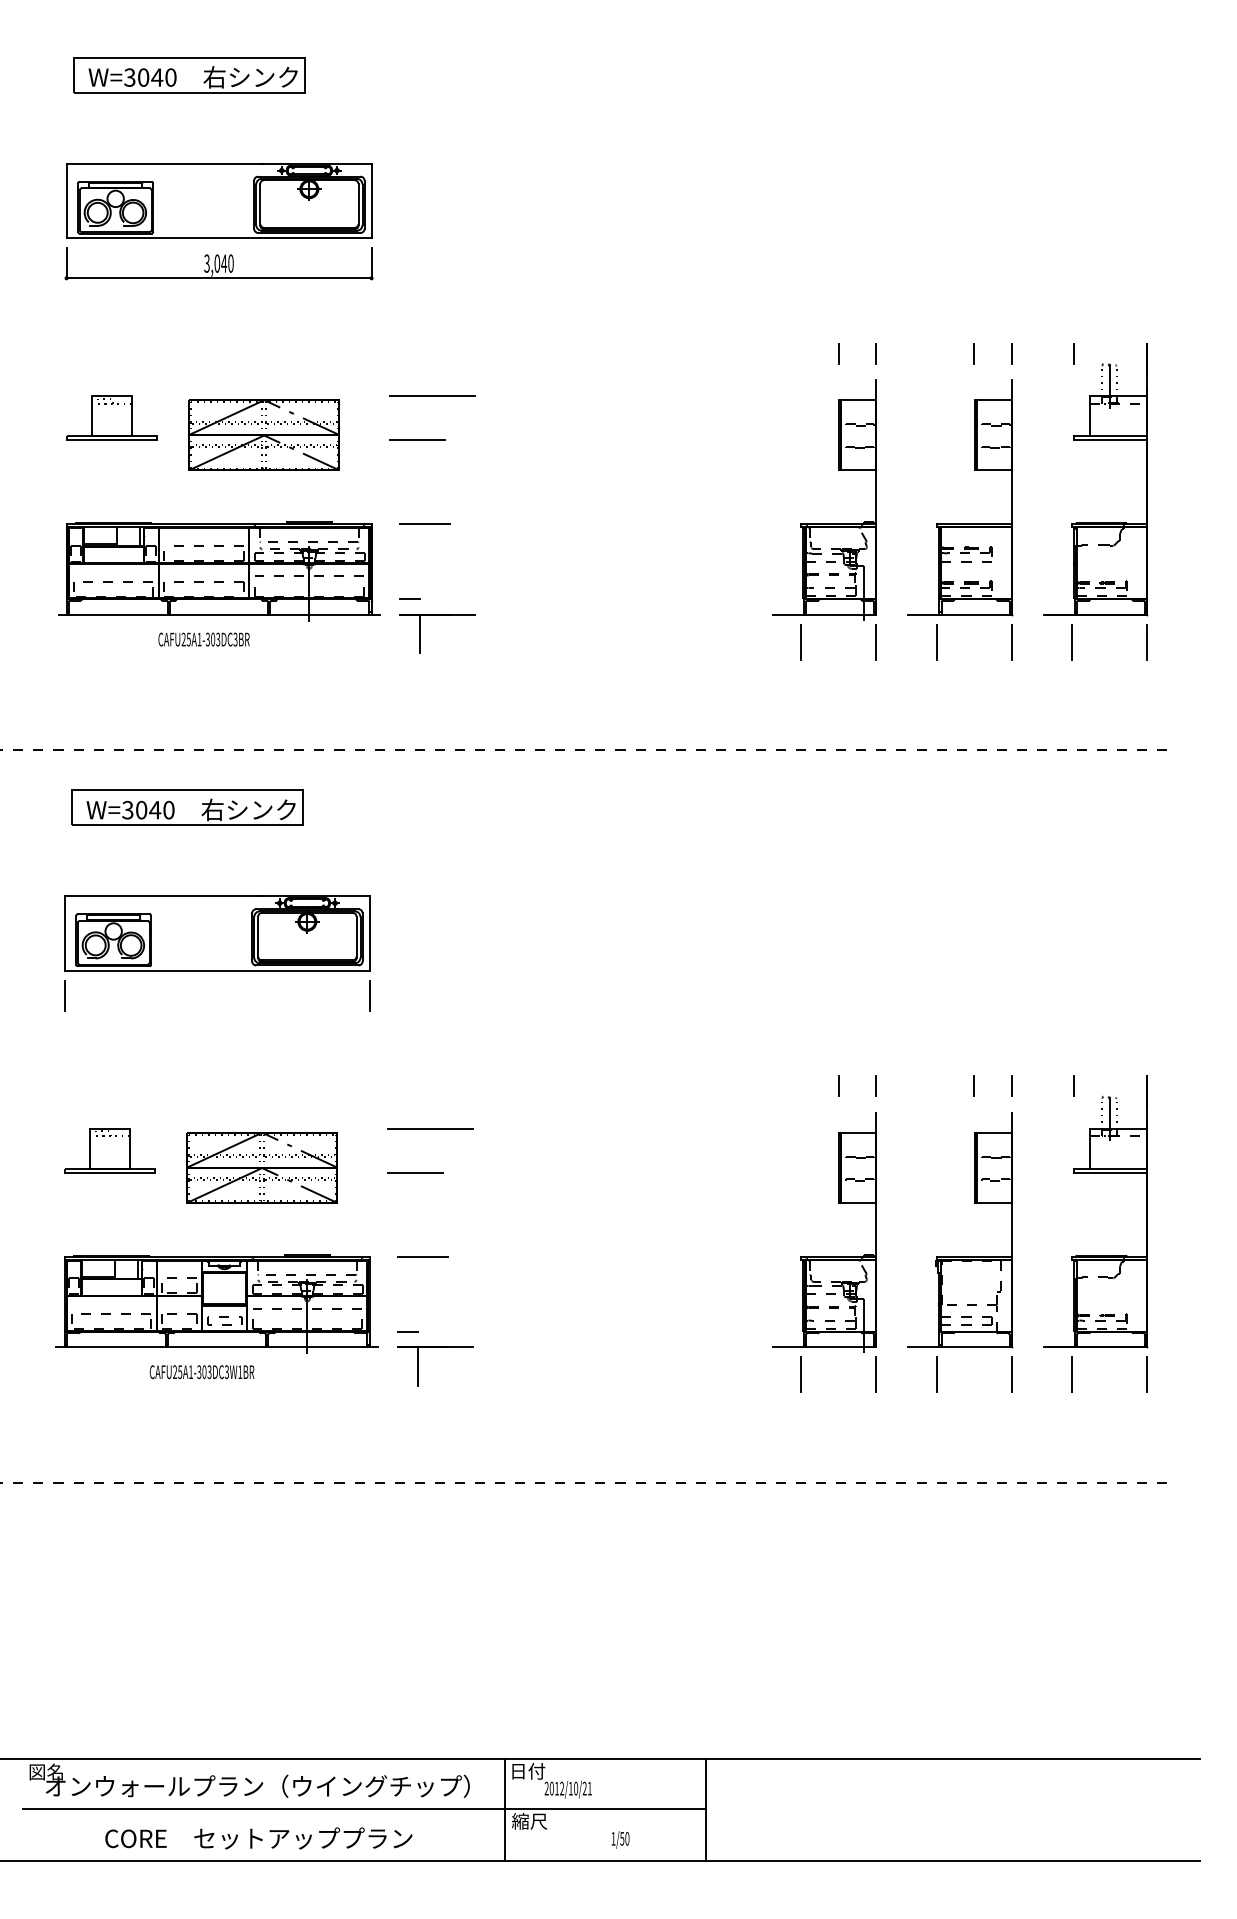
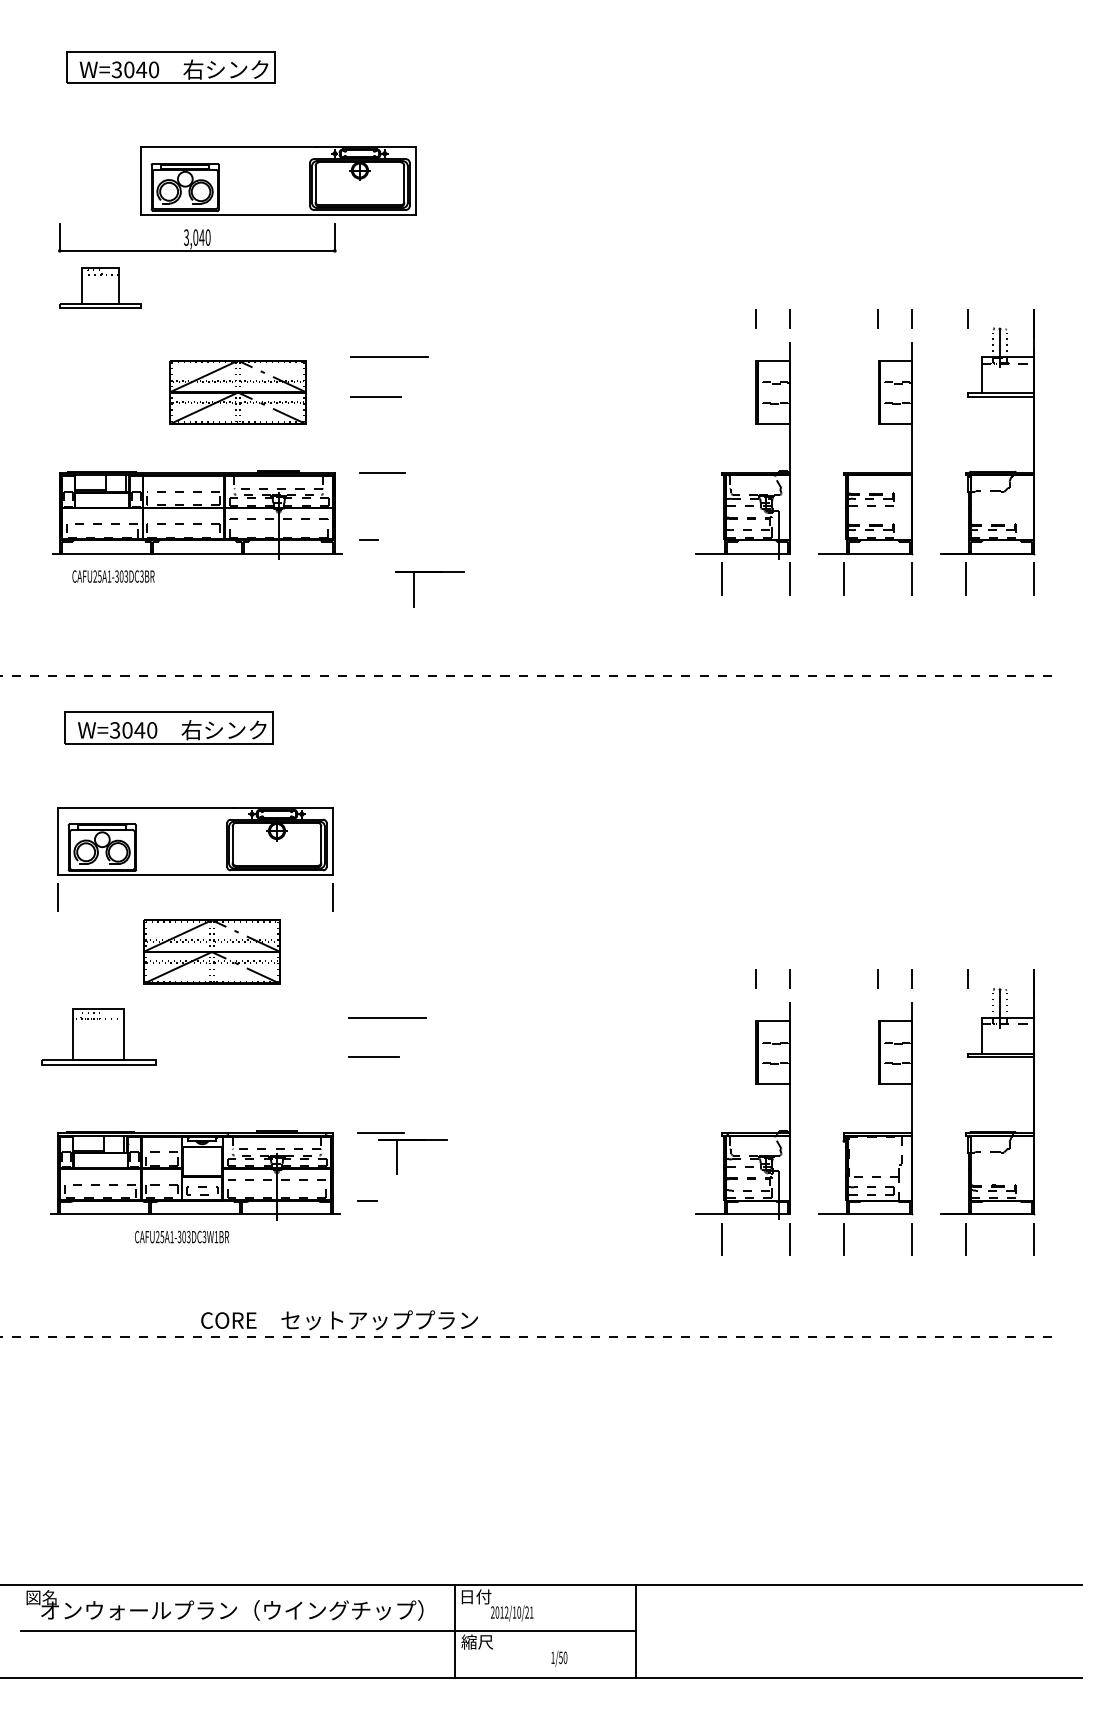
part: (219, 200) -> (278, 180), moved
part: (111, 417) -> (100, 287), moved
part: (420, 633) -> (415, 589), moved
text: (203, 639) -> (113, 576), moved
part: (109, 1150) -> (98, 1037), size x1.4
part: (261, 1167) -> (211, 951), moved
part: (418, 1366) -> (397, 1157), moved
text: (258, 1838) -> (339, 1320), moved

